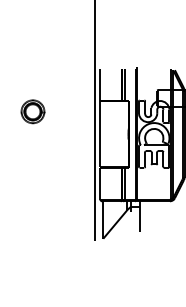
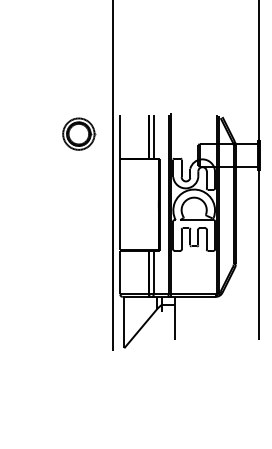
part: (33, 111) -> (79, 133), moved

